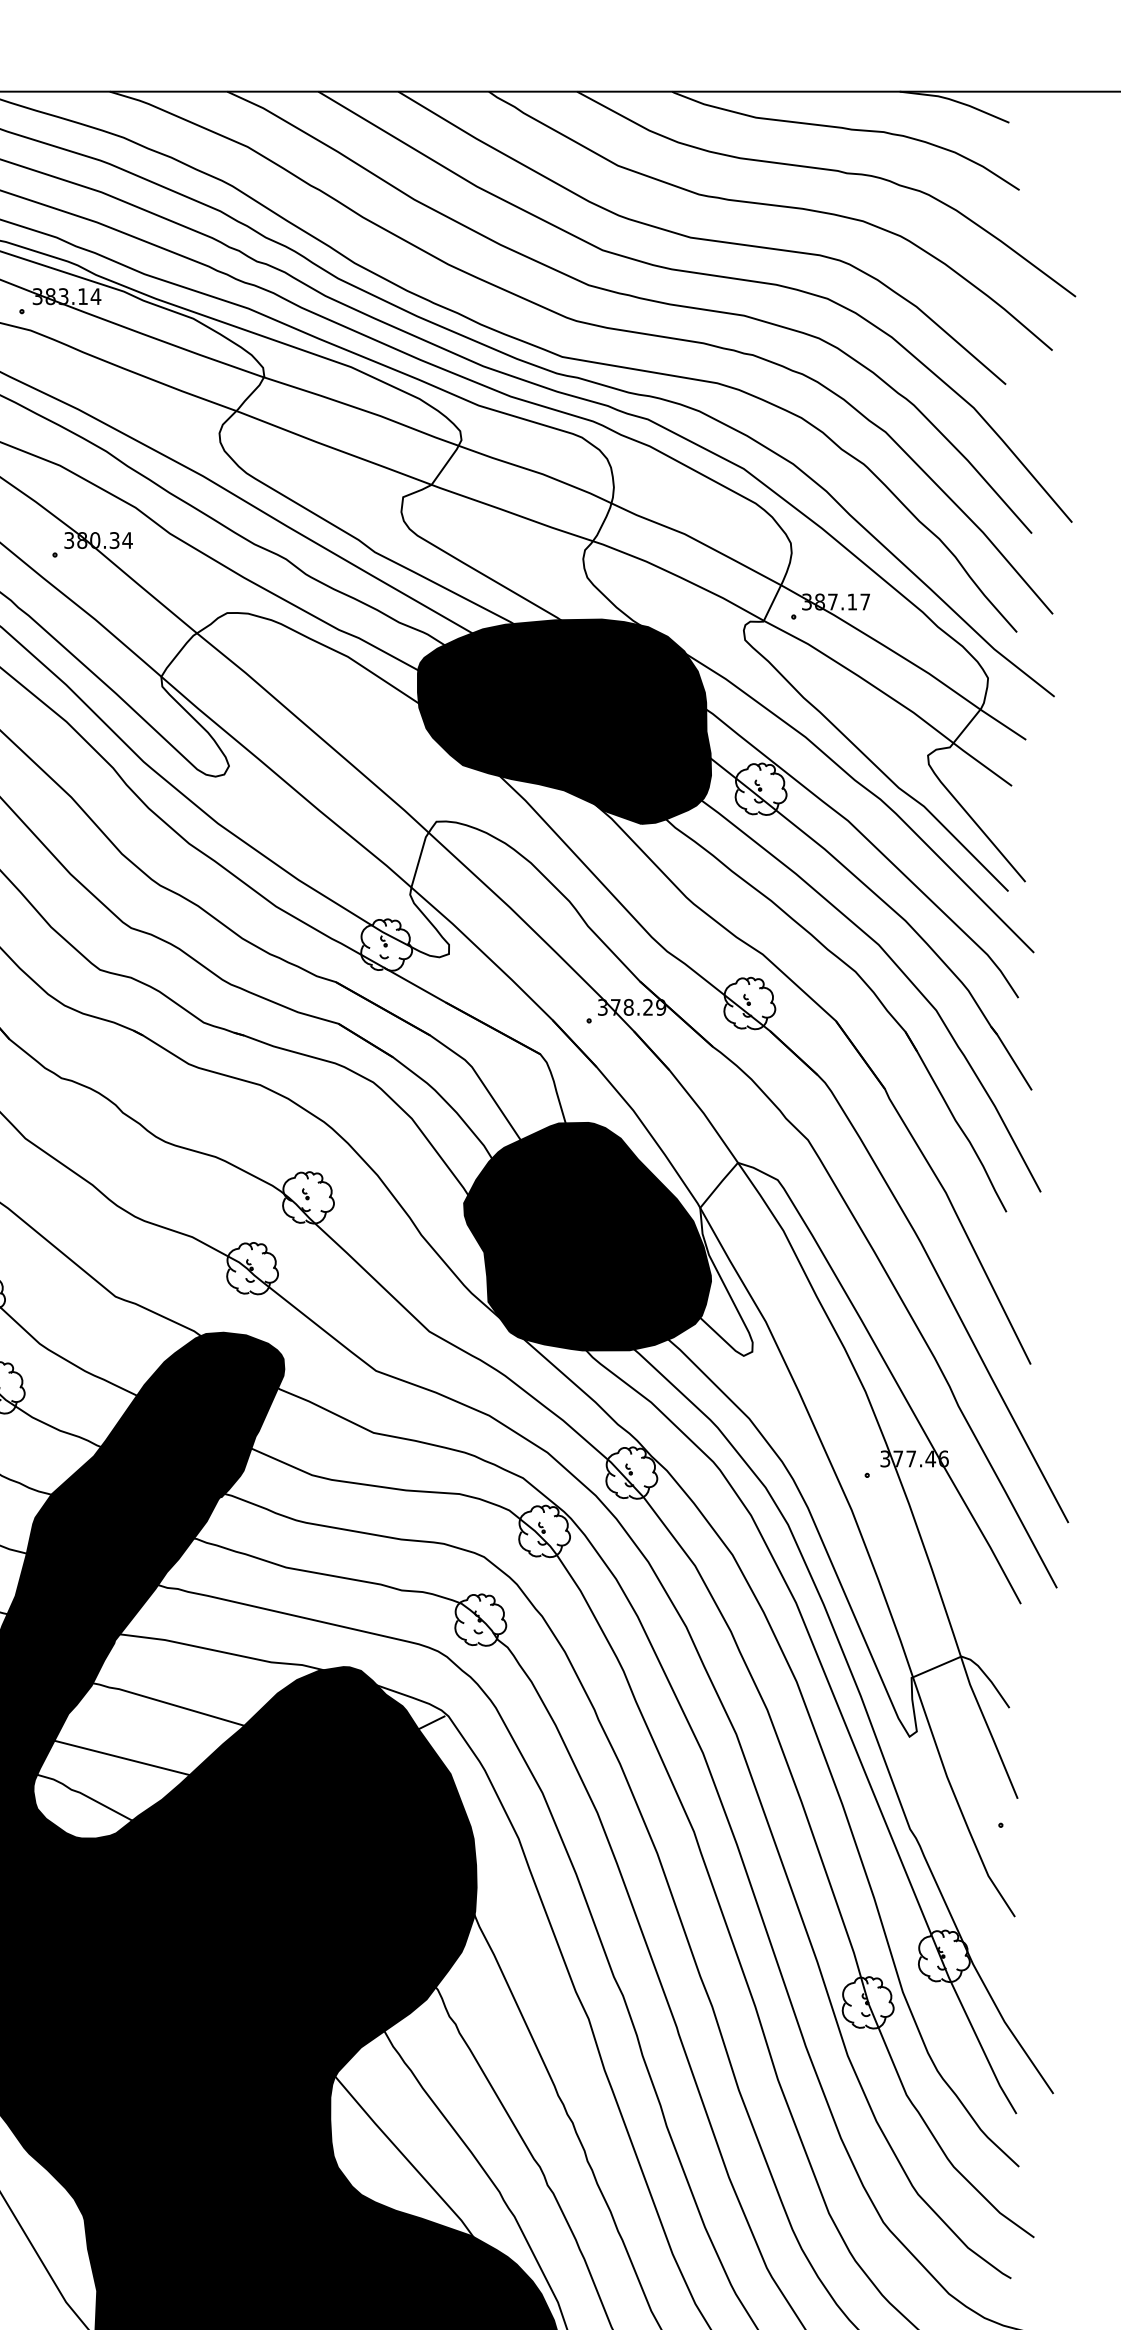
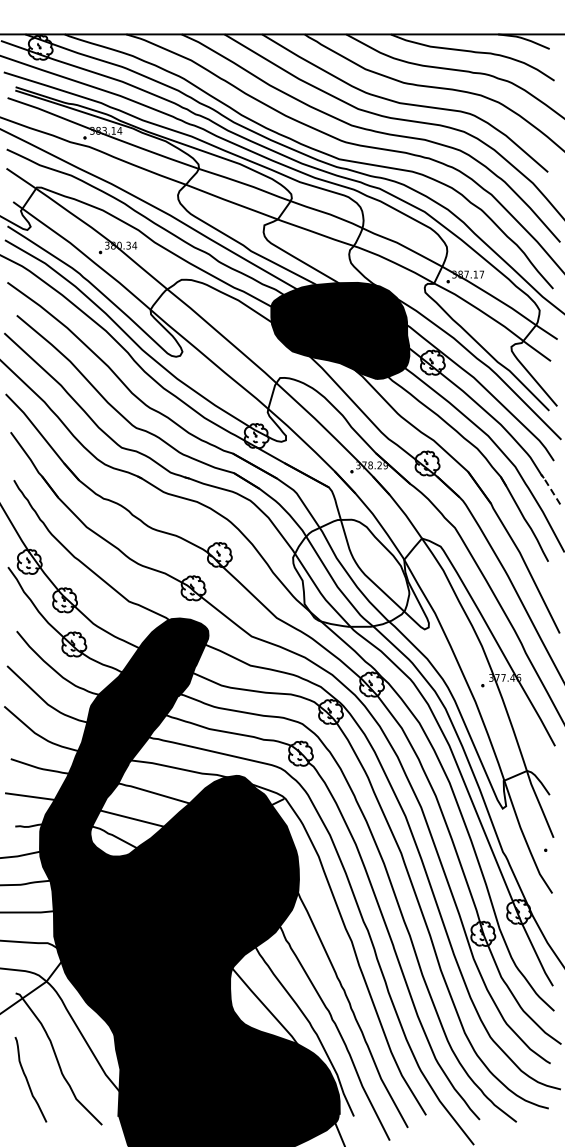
line: (1011, 1056) -> (550, 488), solid -> dashed
fill: (588, 1234) -> (351, 572), removed

